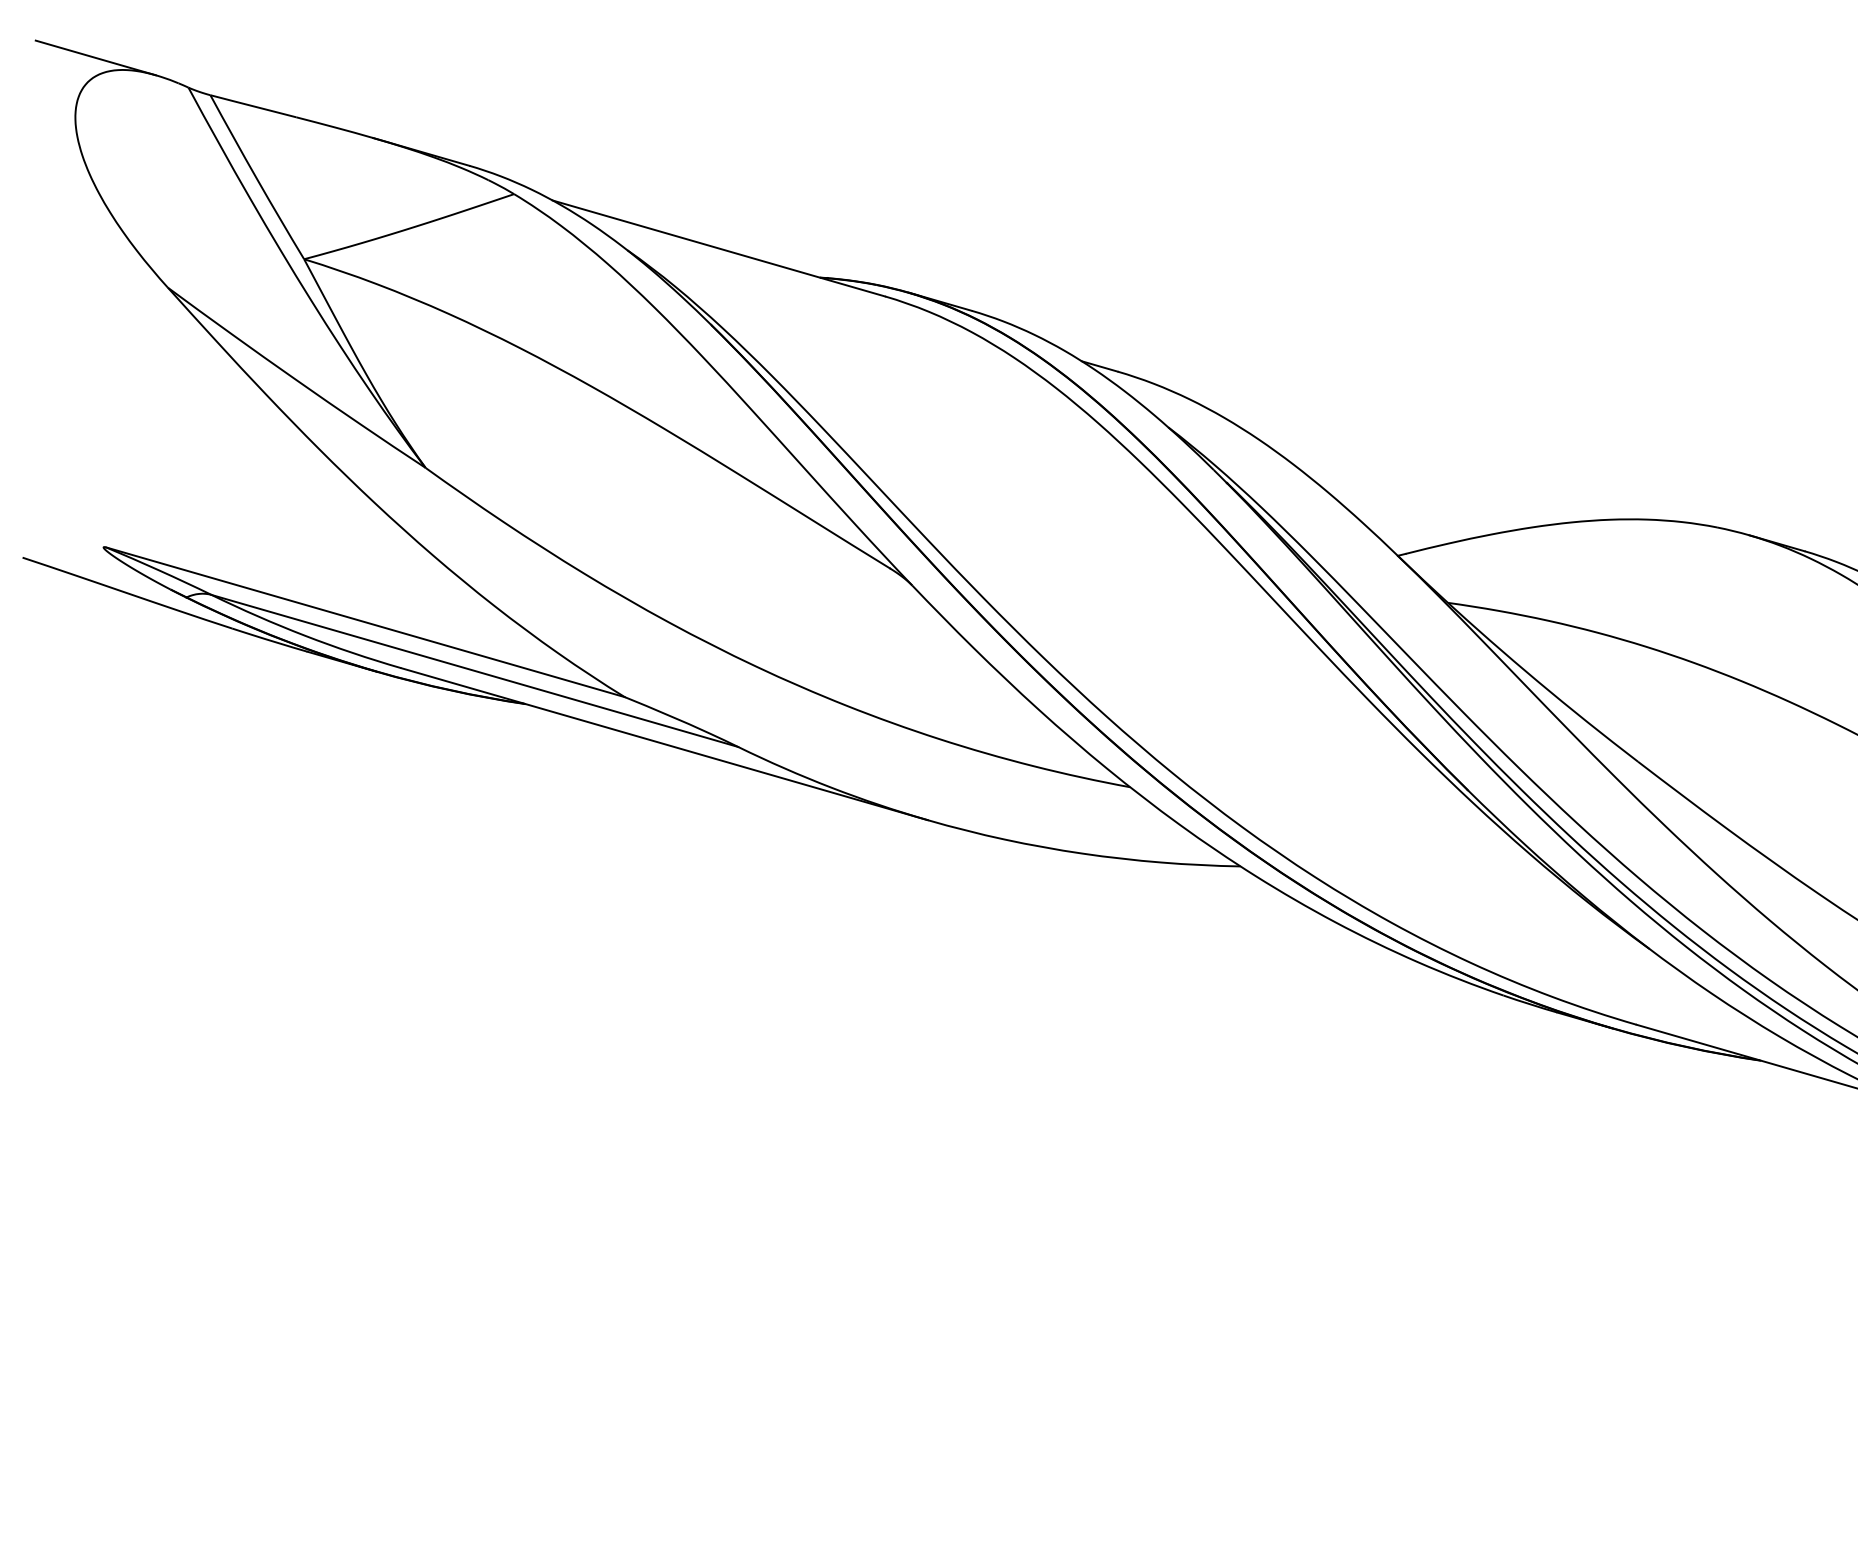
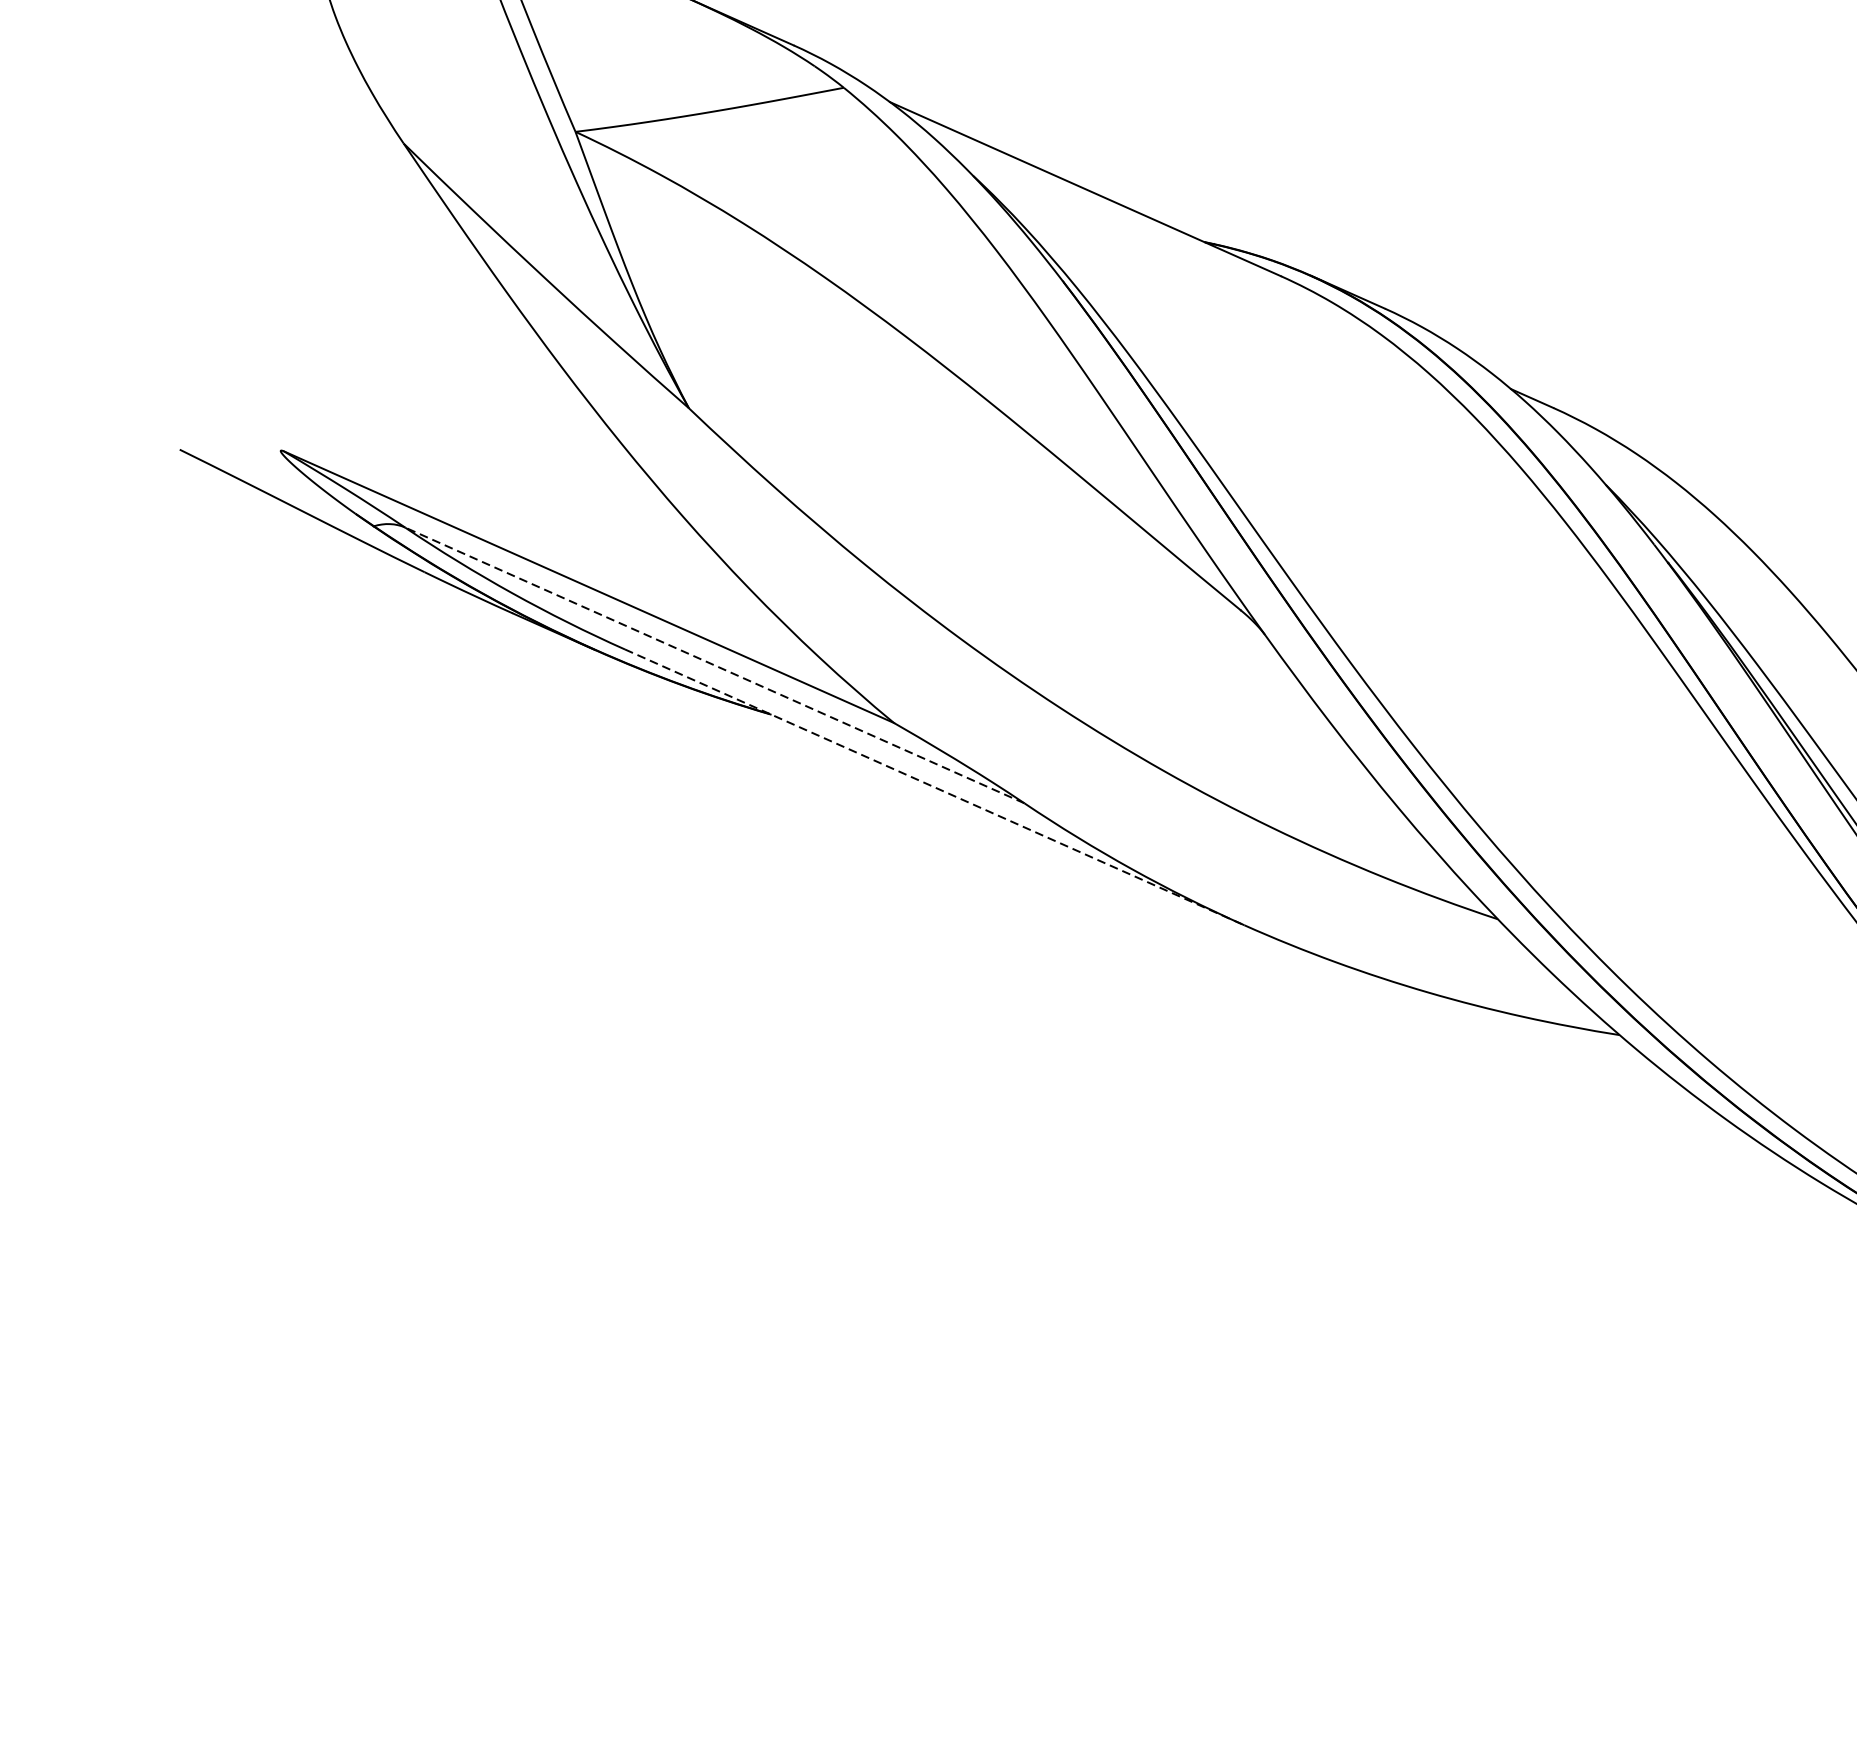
line: (474, 670) -> (714, 664), solid -> dashed
line: (665, 744) -> (935, 787), solid -> dashed

